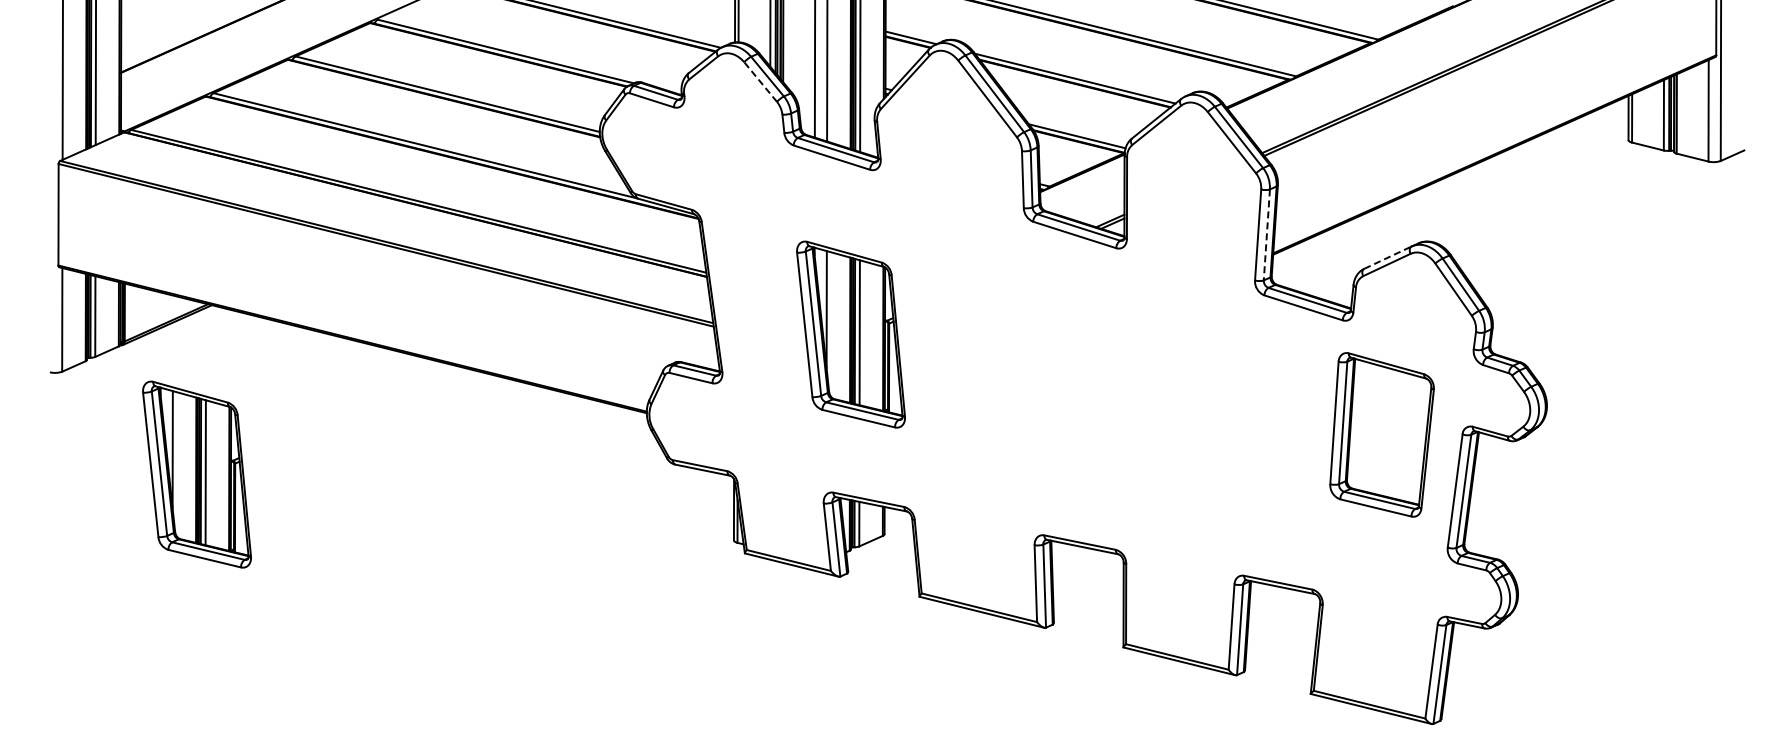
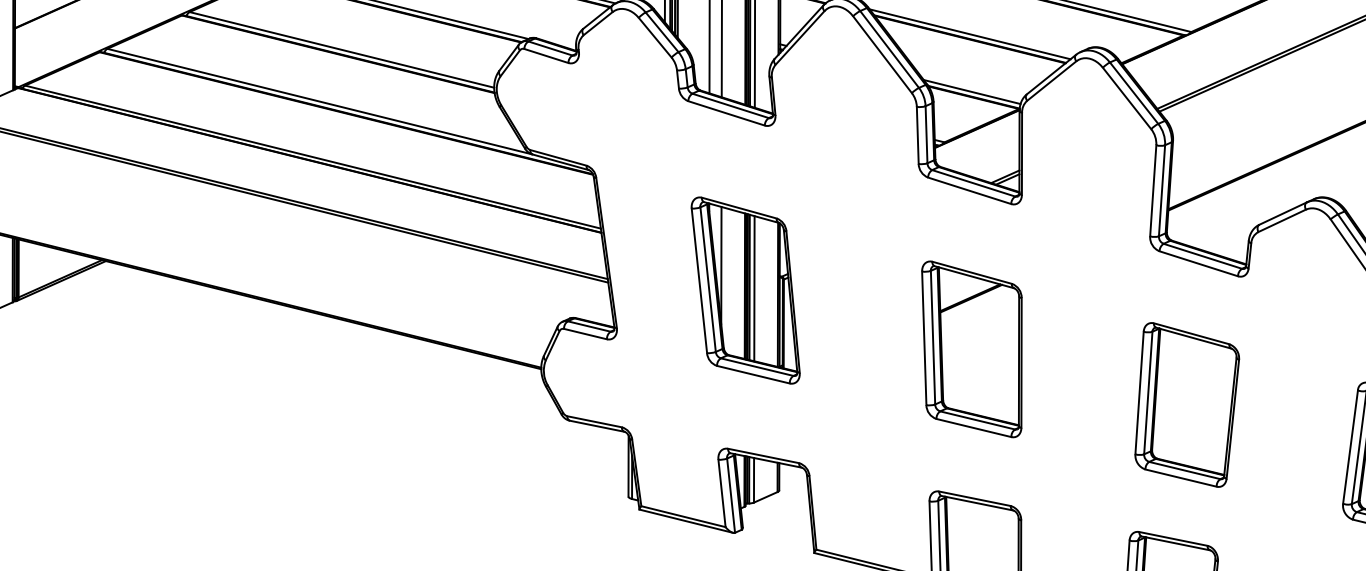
line: (760, 82) -> (655, 38), dashed -> solid
line: (1266, 234) -> (1161, 190), dashed -> solid
line: (1388, 257) -> (1283, 213), dashed -> solid
part: (1076, 393) -> (971, 349), added
part: (1381, 434) -> (1186, 404), moved
part: (196, 474) -> (90, 430), removed

